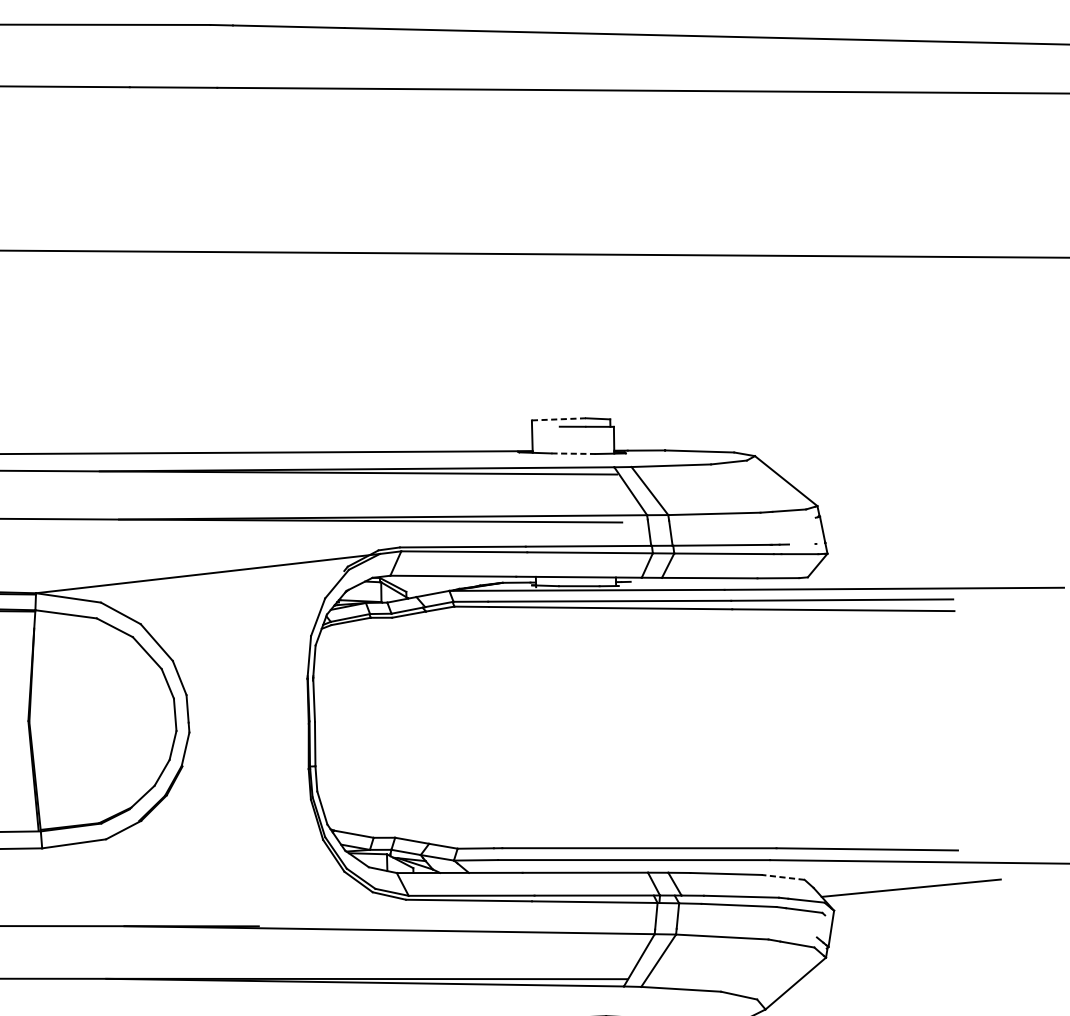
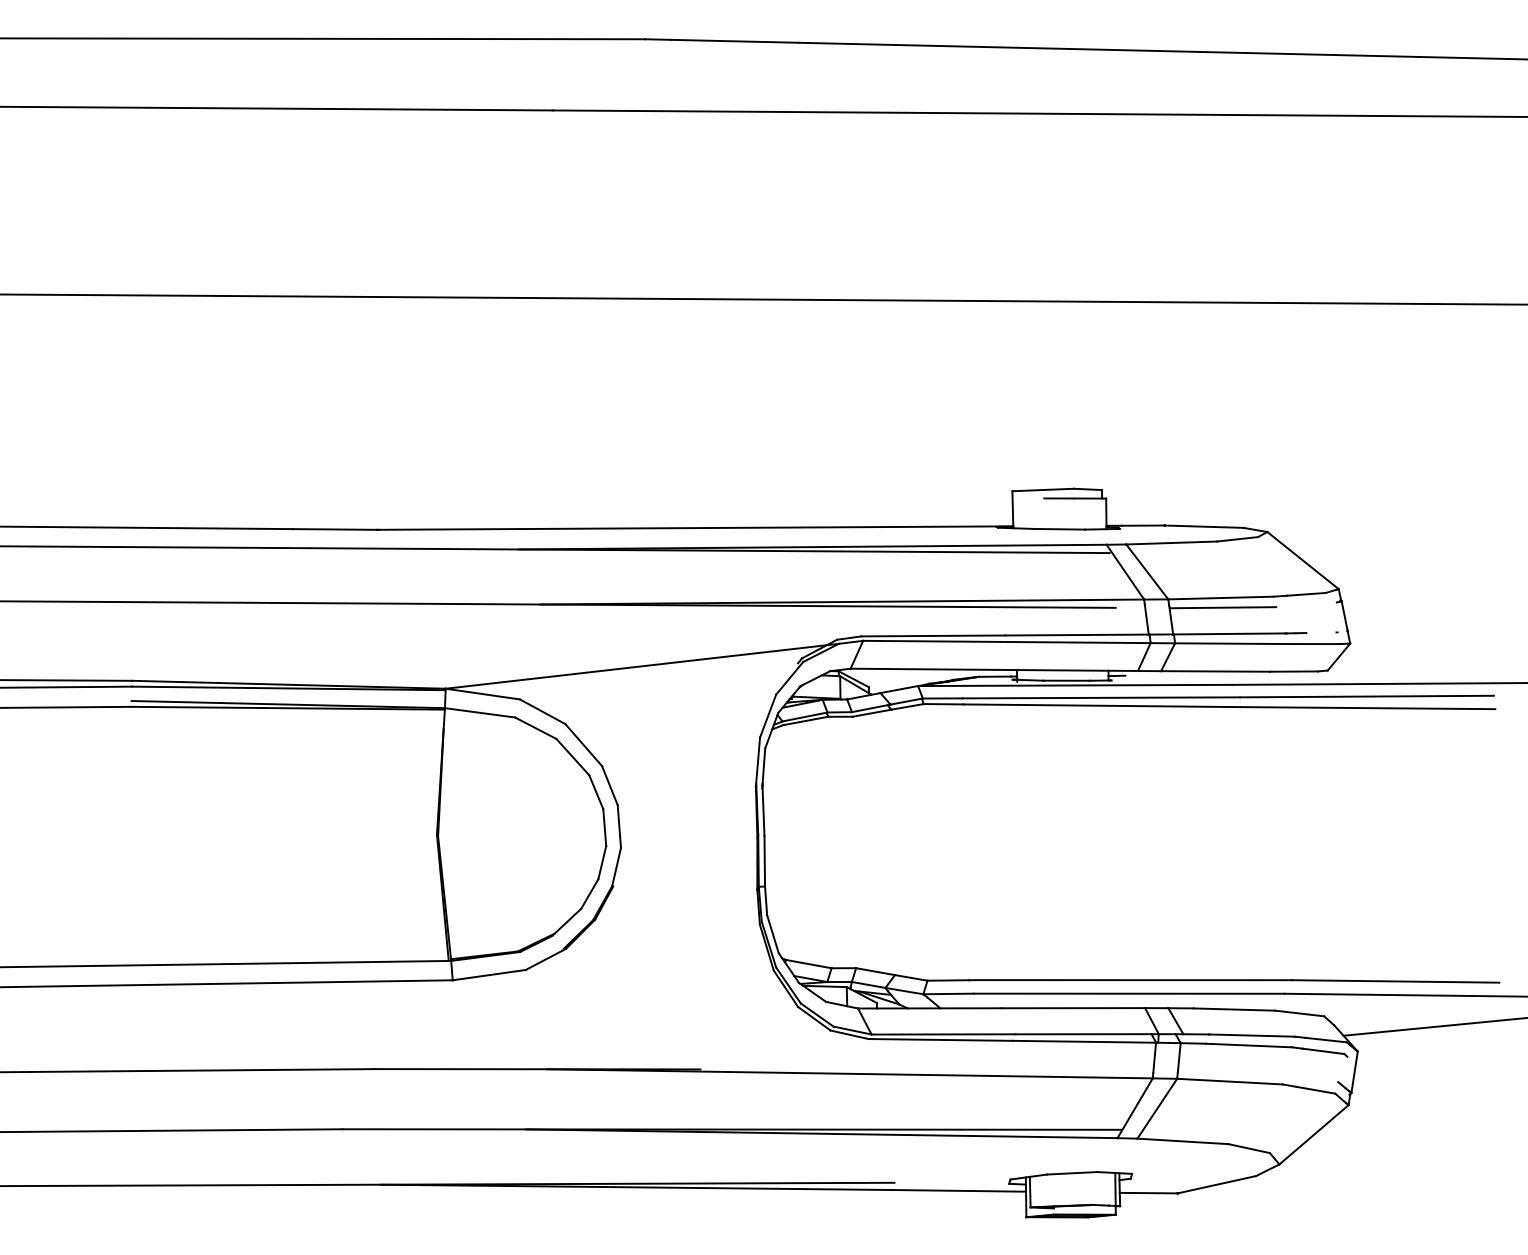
line: (559, 419) -> (1043, 490), dashed -> solid
line: (573, 453) -> (1060, 529), dashed -> solid
line: (716, 522) -> (1223, 607), added
line: (783, 877) -> (1299, 1013), dashed -> solid

